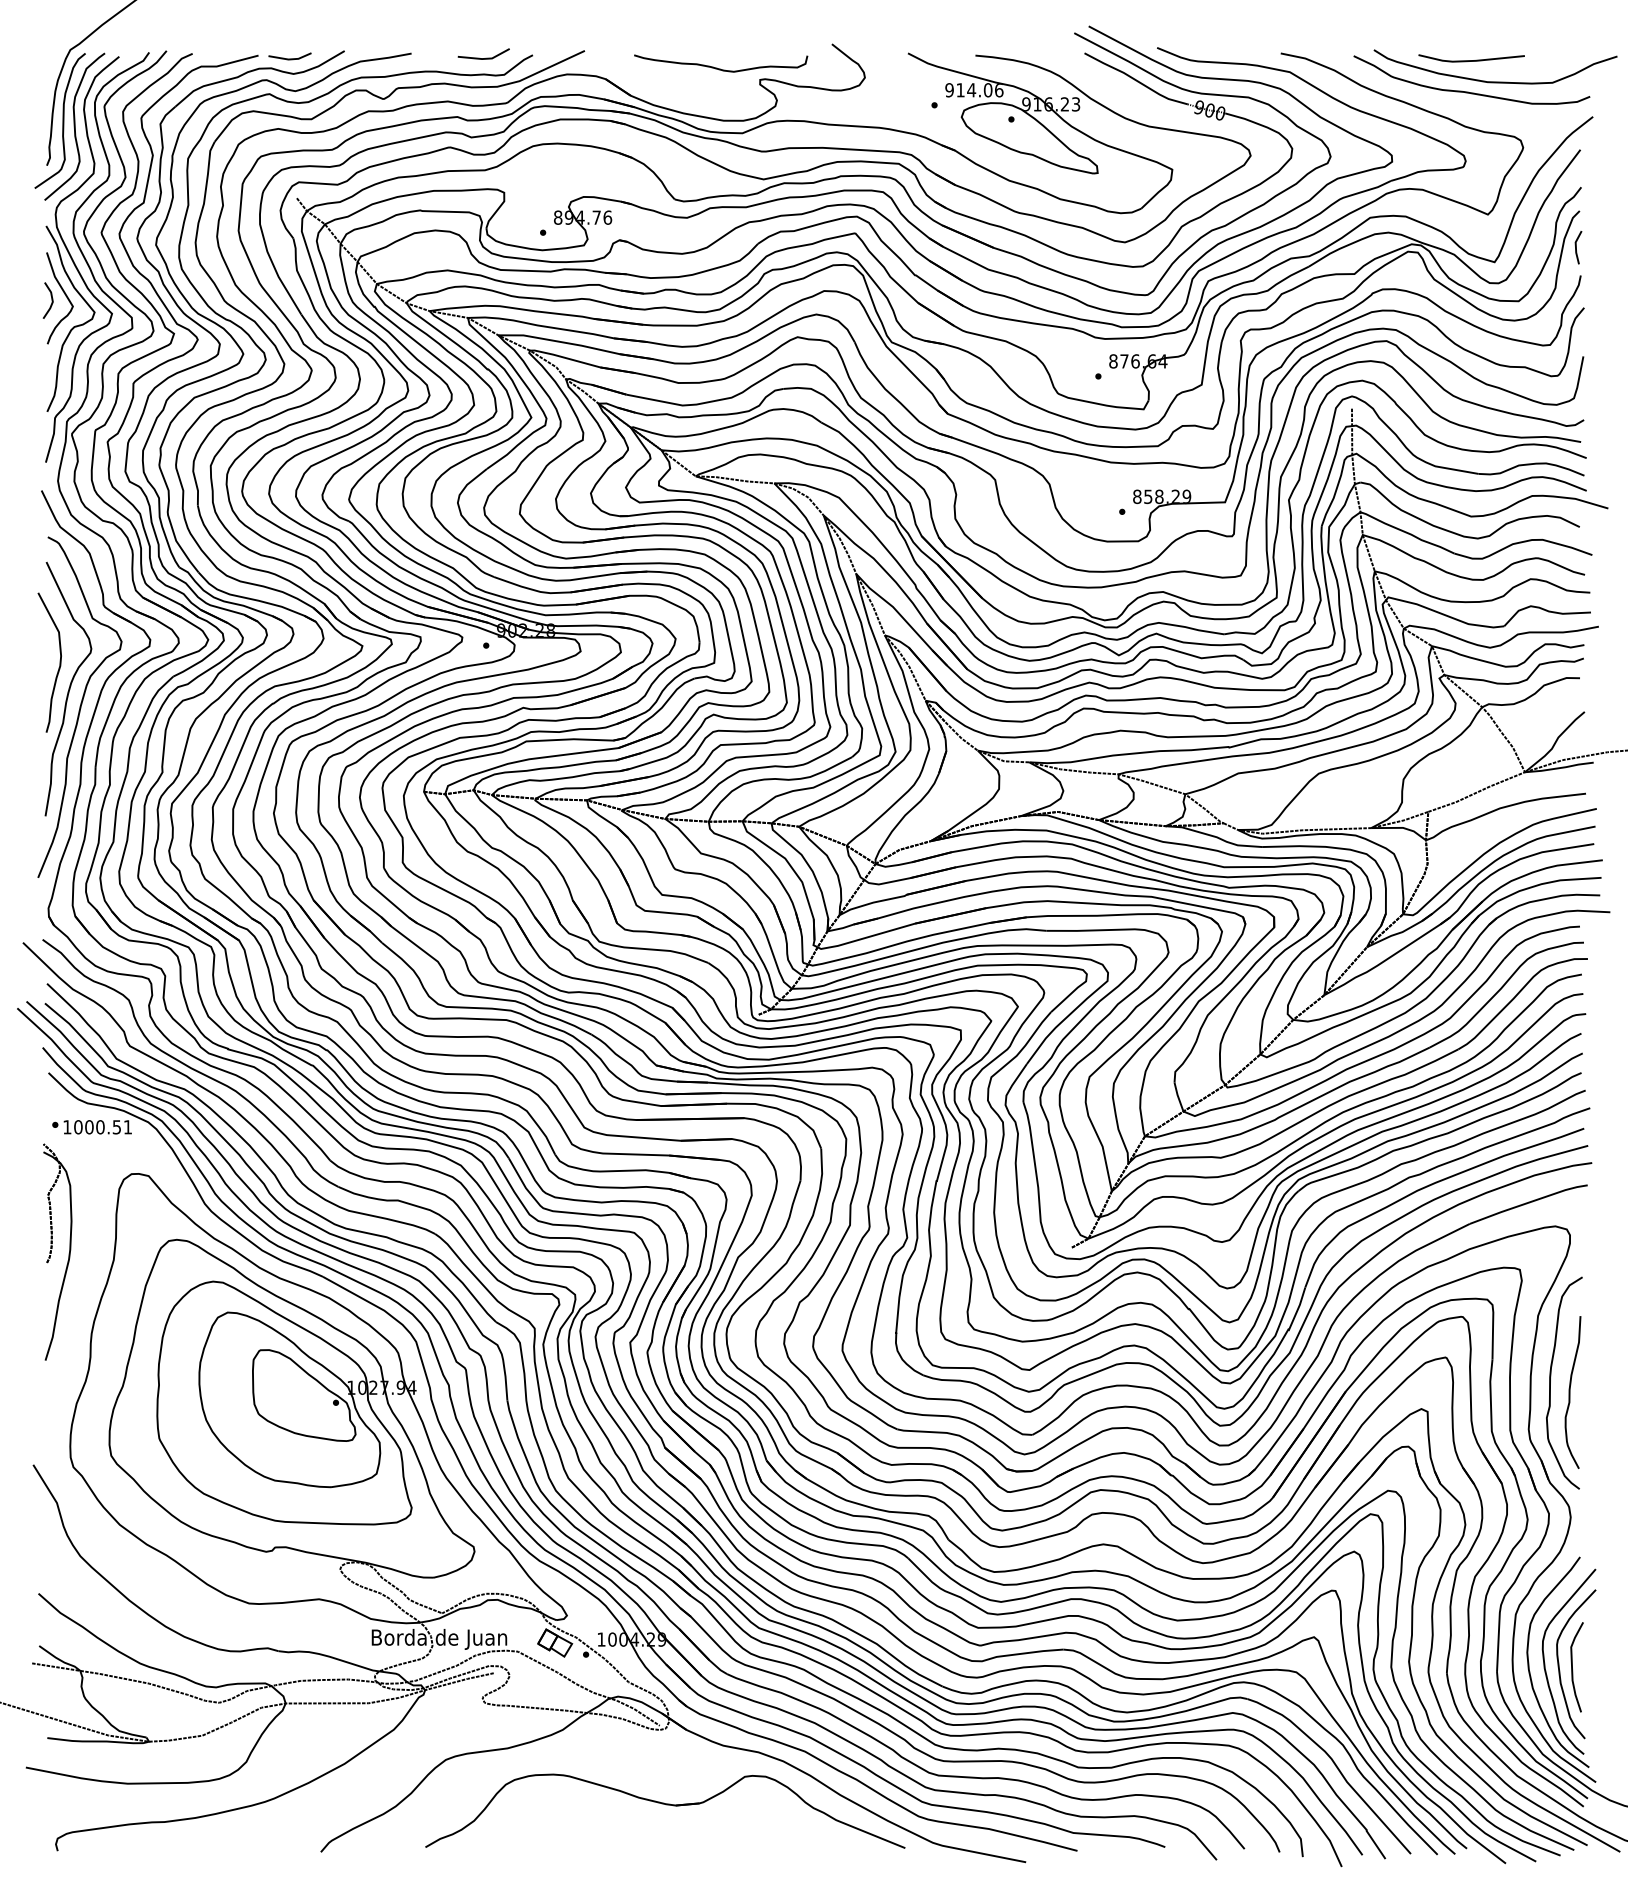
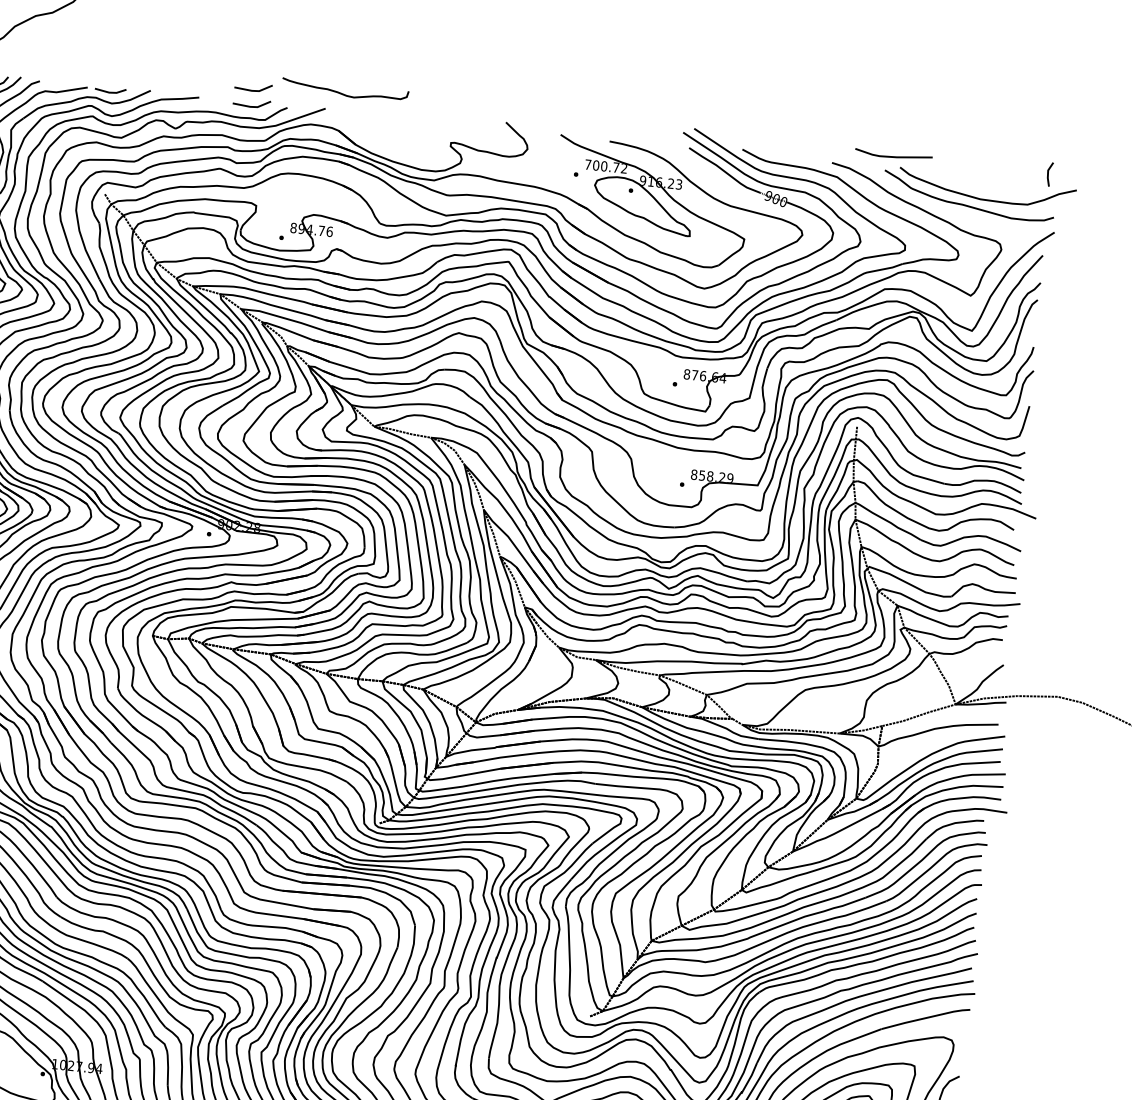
line: (486, 35) -> (255, 90), added
line: (1471, 60) -> (893, 156), moved
curve: (720, 68) -> (344, 94), moved
text: (974, 90) -> (606, 166), 914.06 -> 700.72
line: (1576, 247) -> (1048, 174), moved

